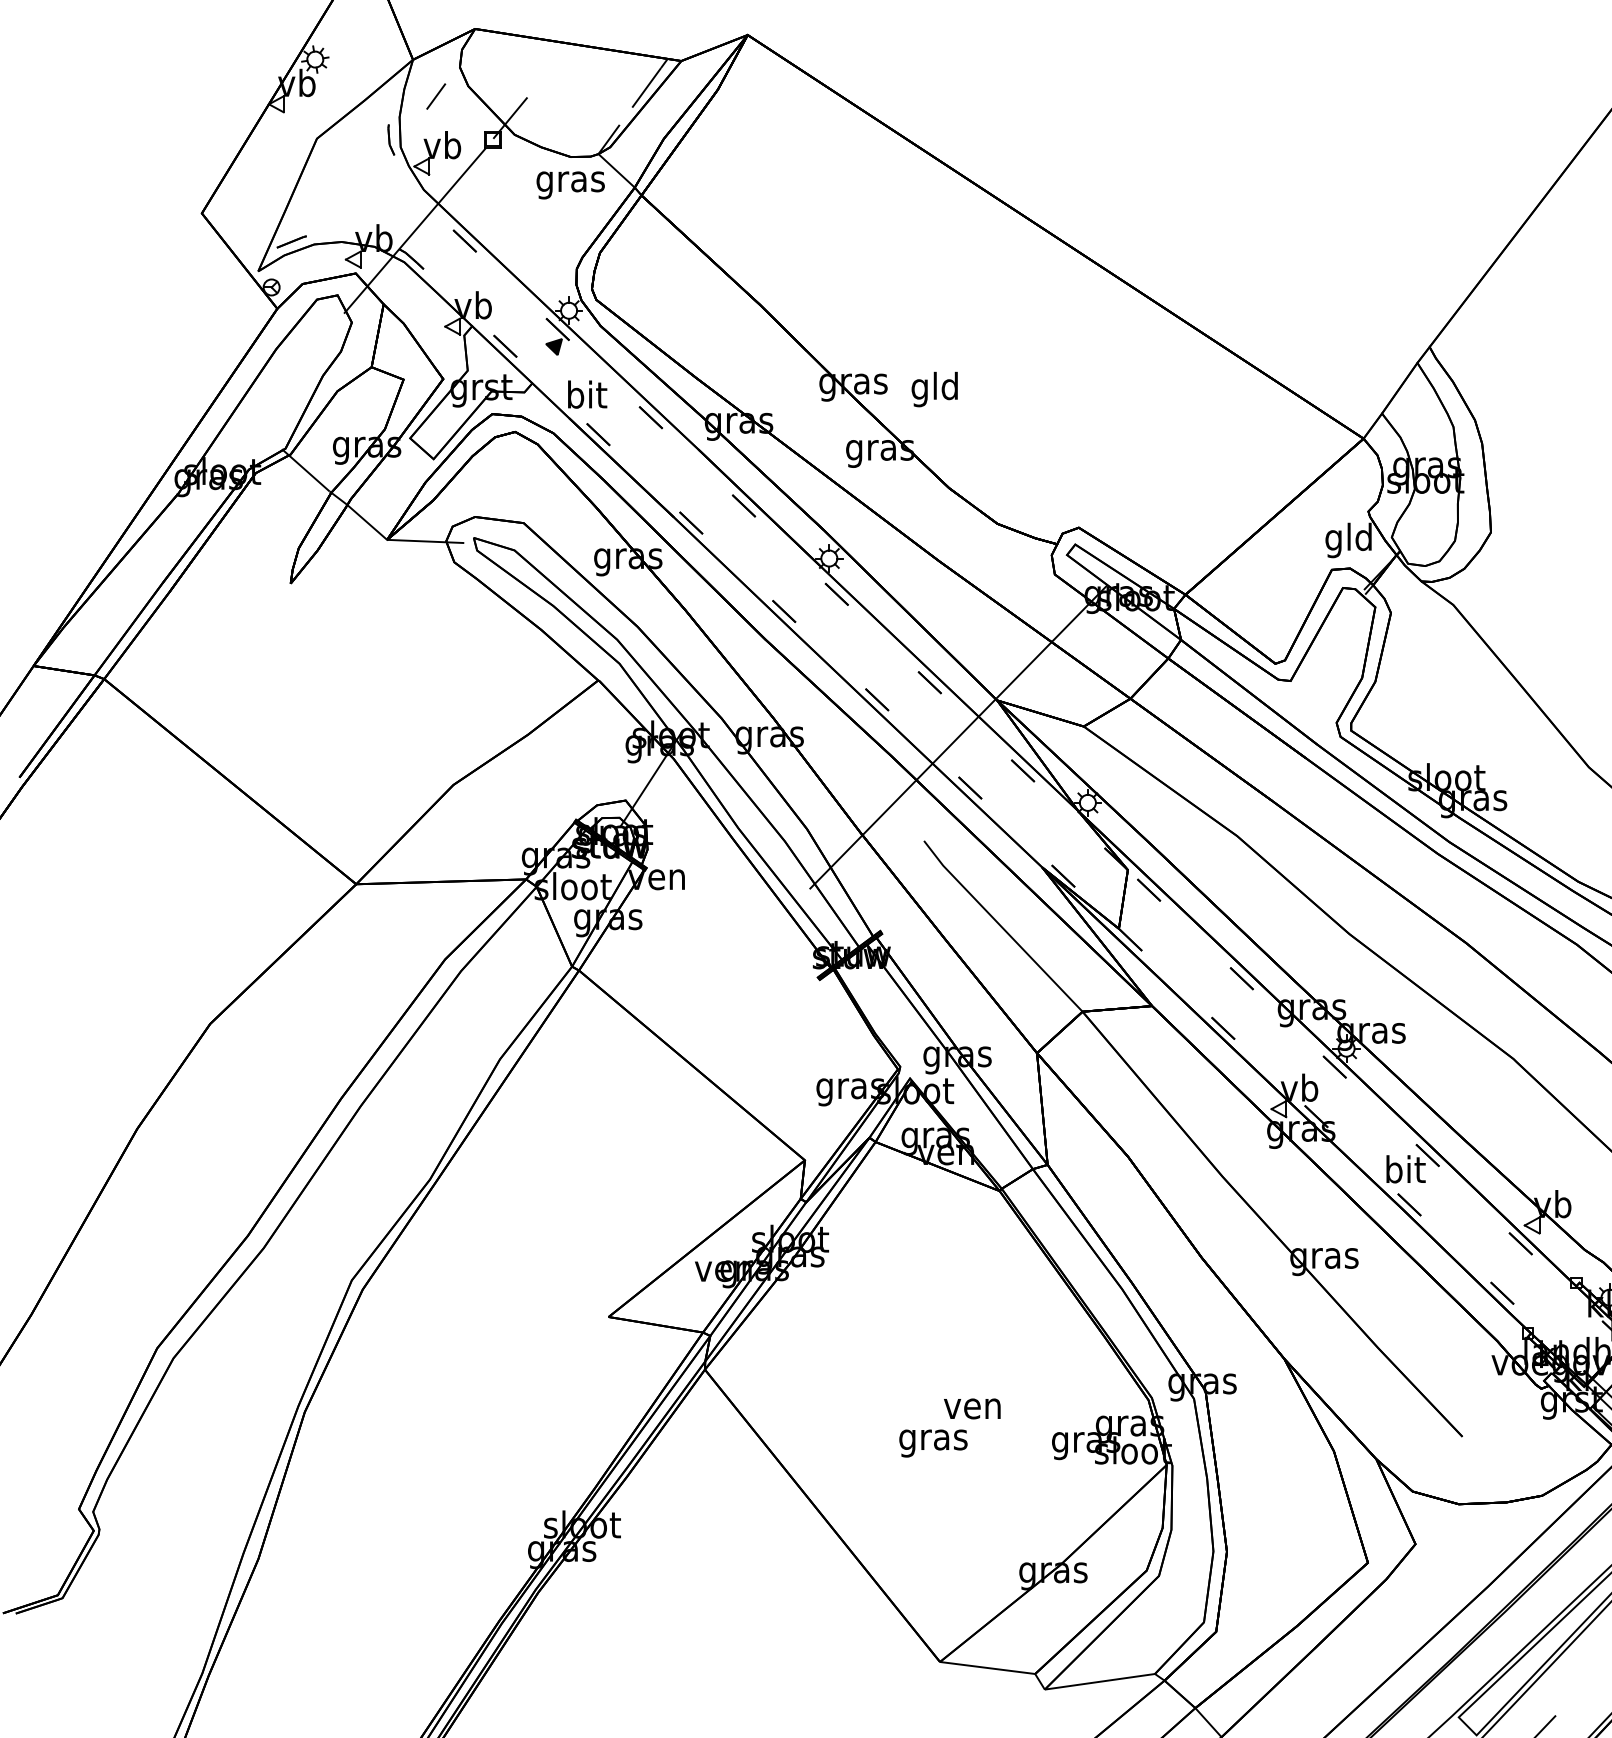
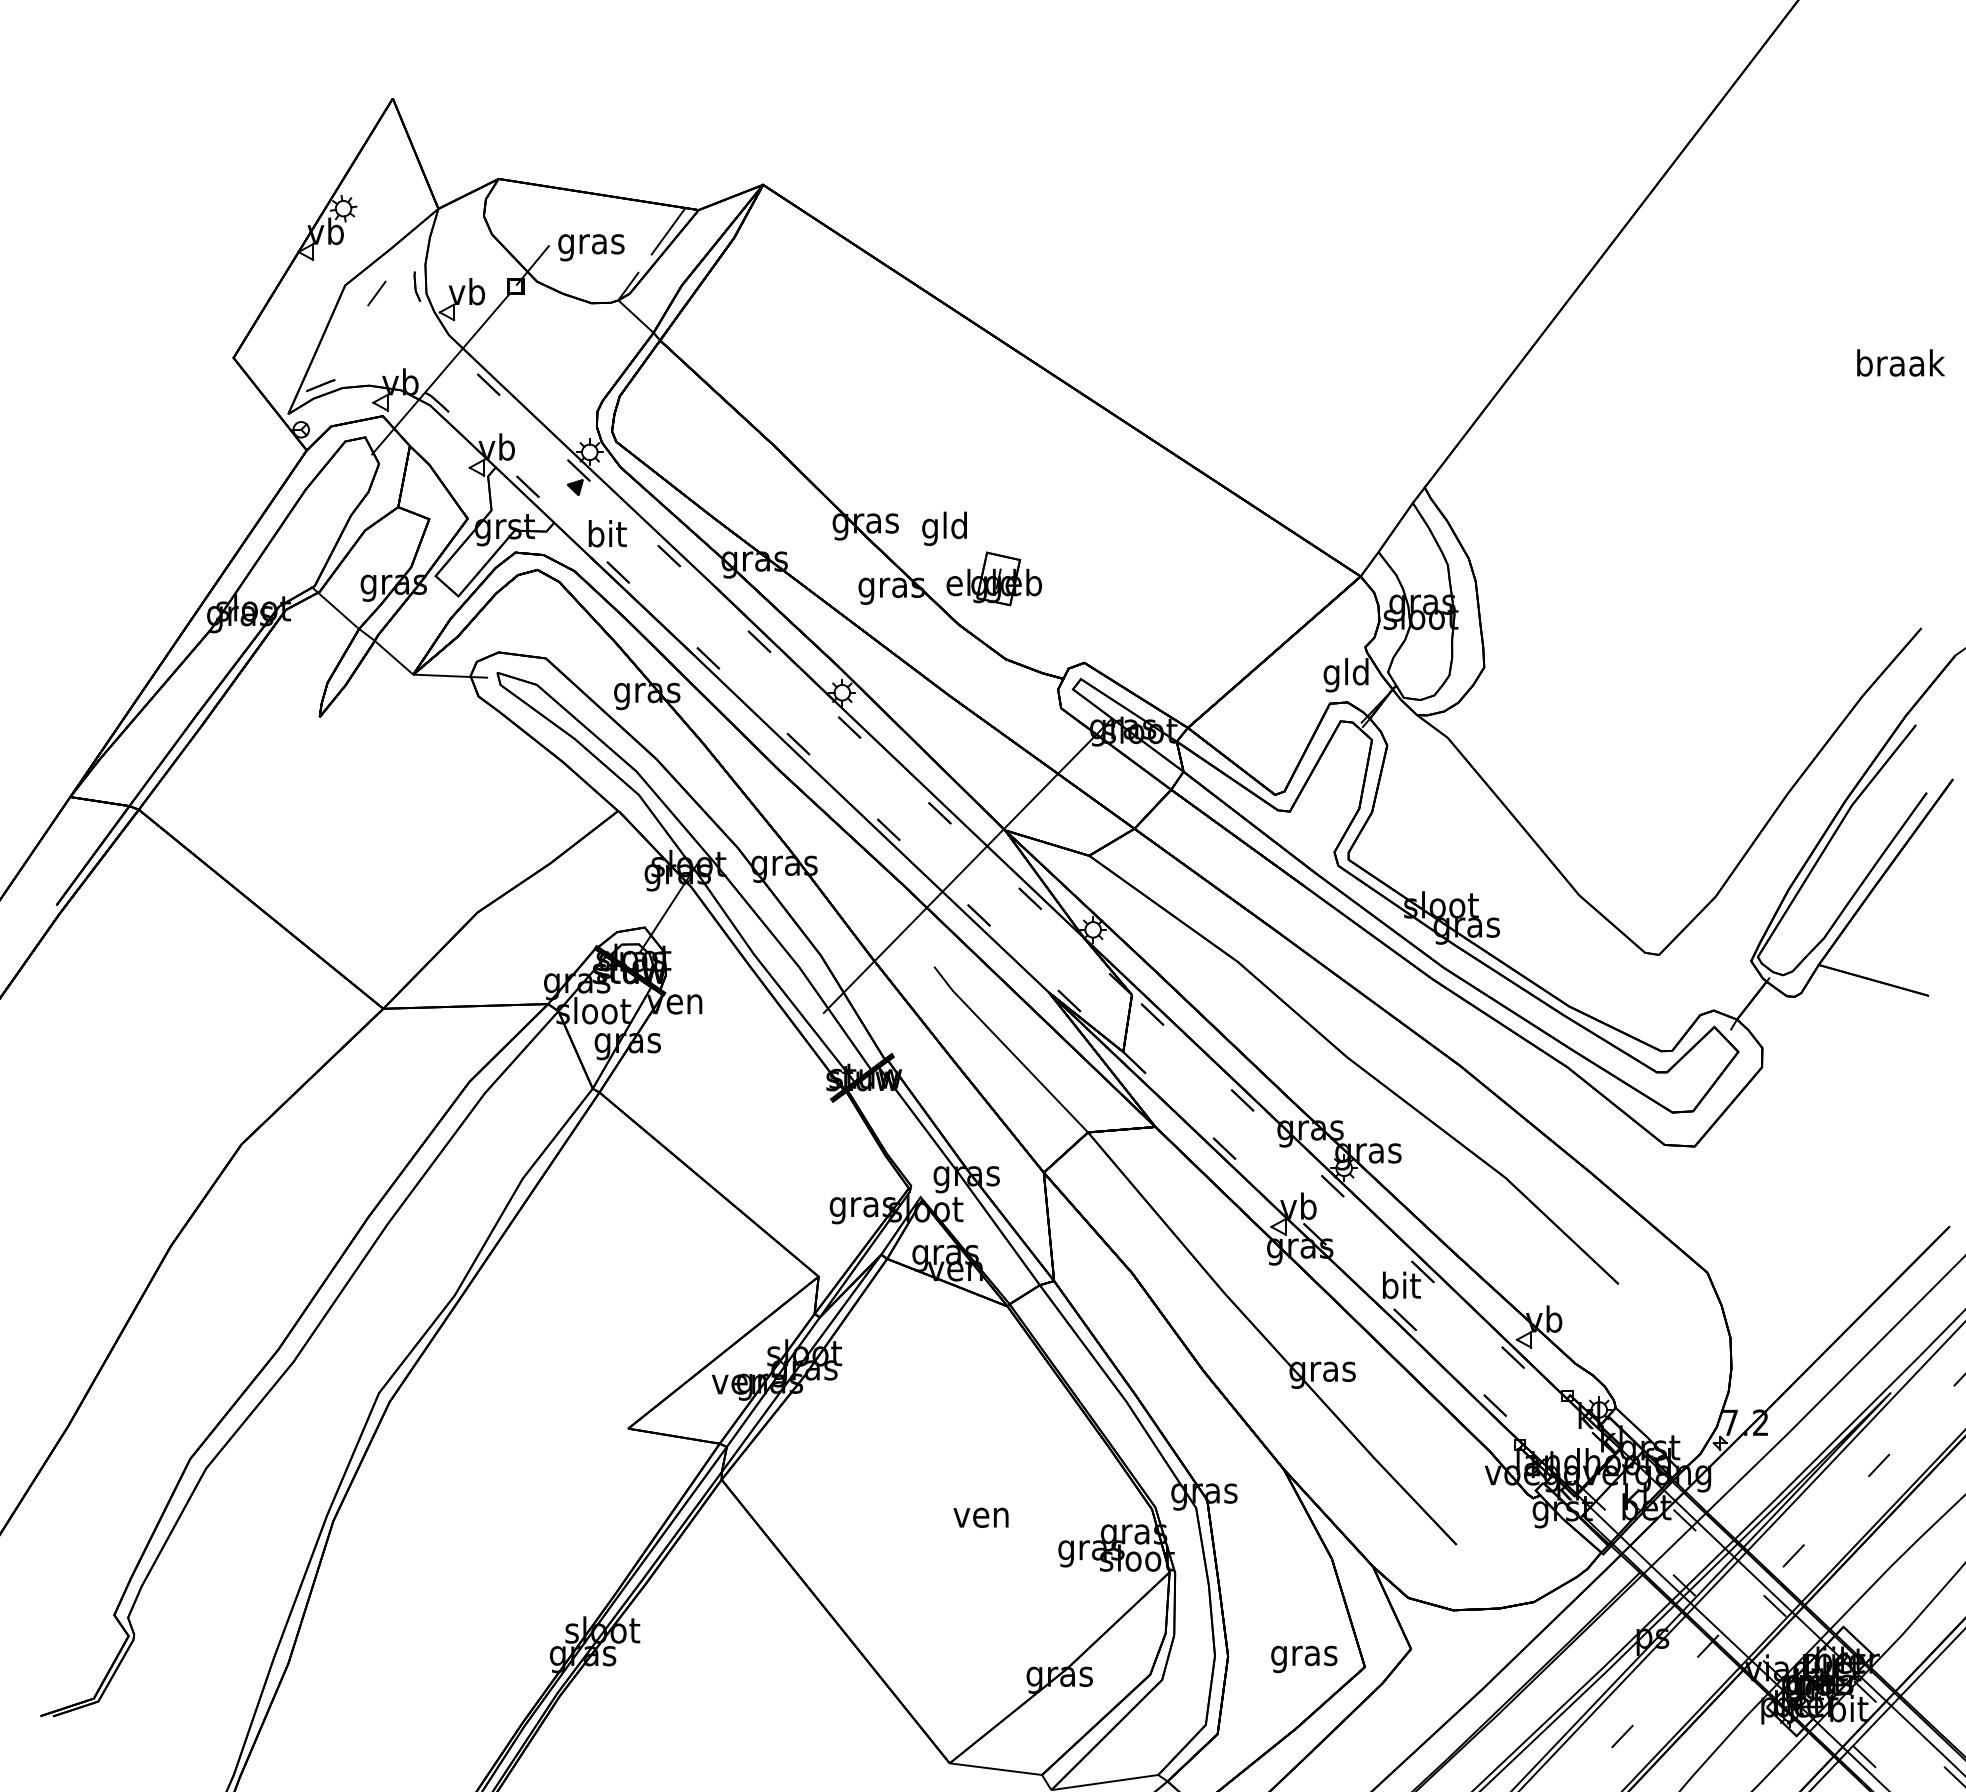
line: (435, 96) -> (376, 293), moved
text: (570, 185) -> (591, 247), moved
part: (985, 440) -> (993, 578), added
text: (933, 1442) -> (1304, 1658), moved

